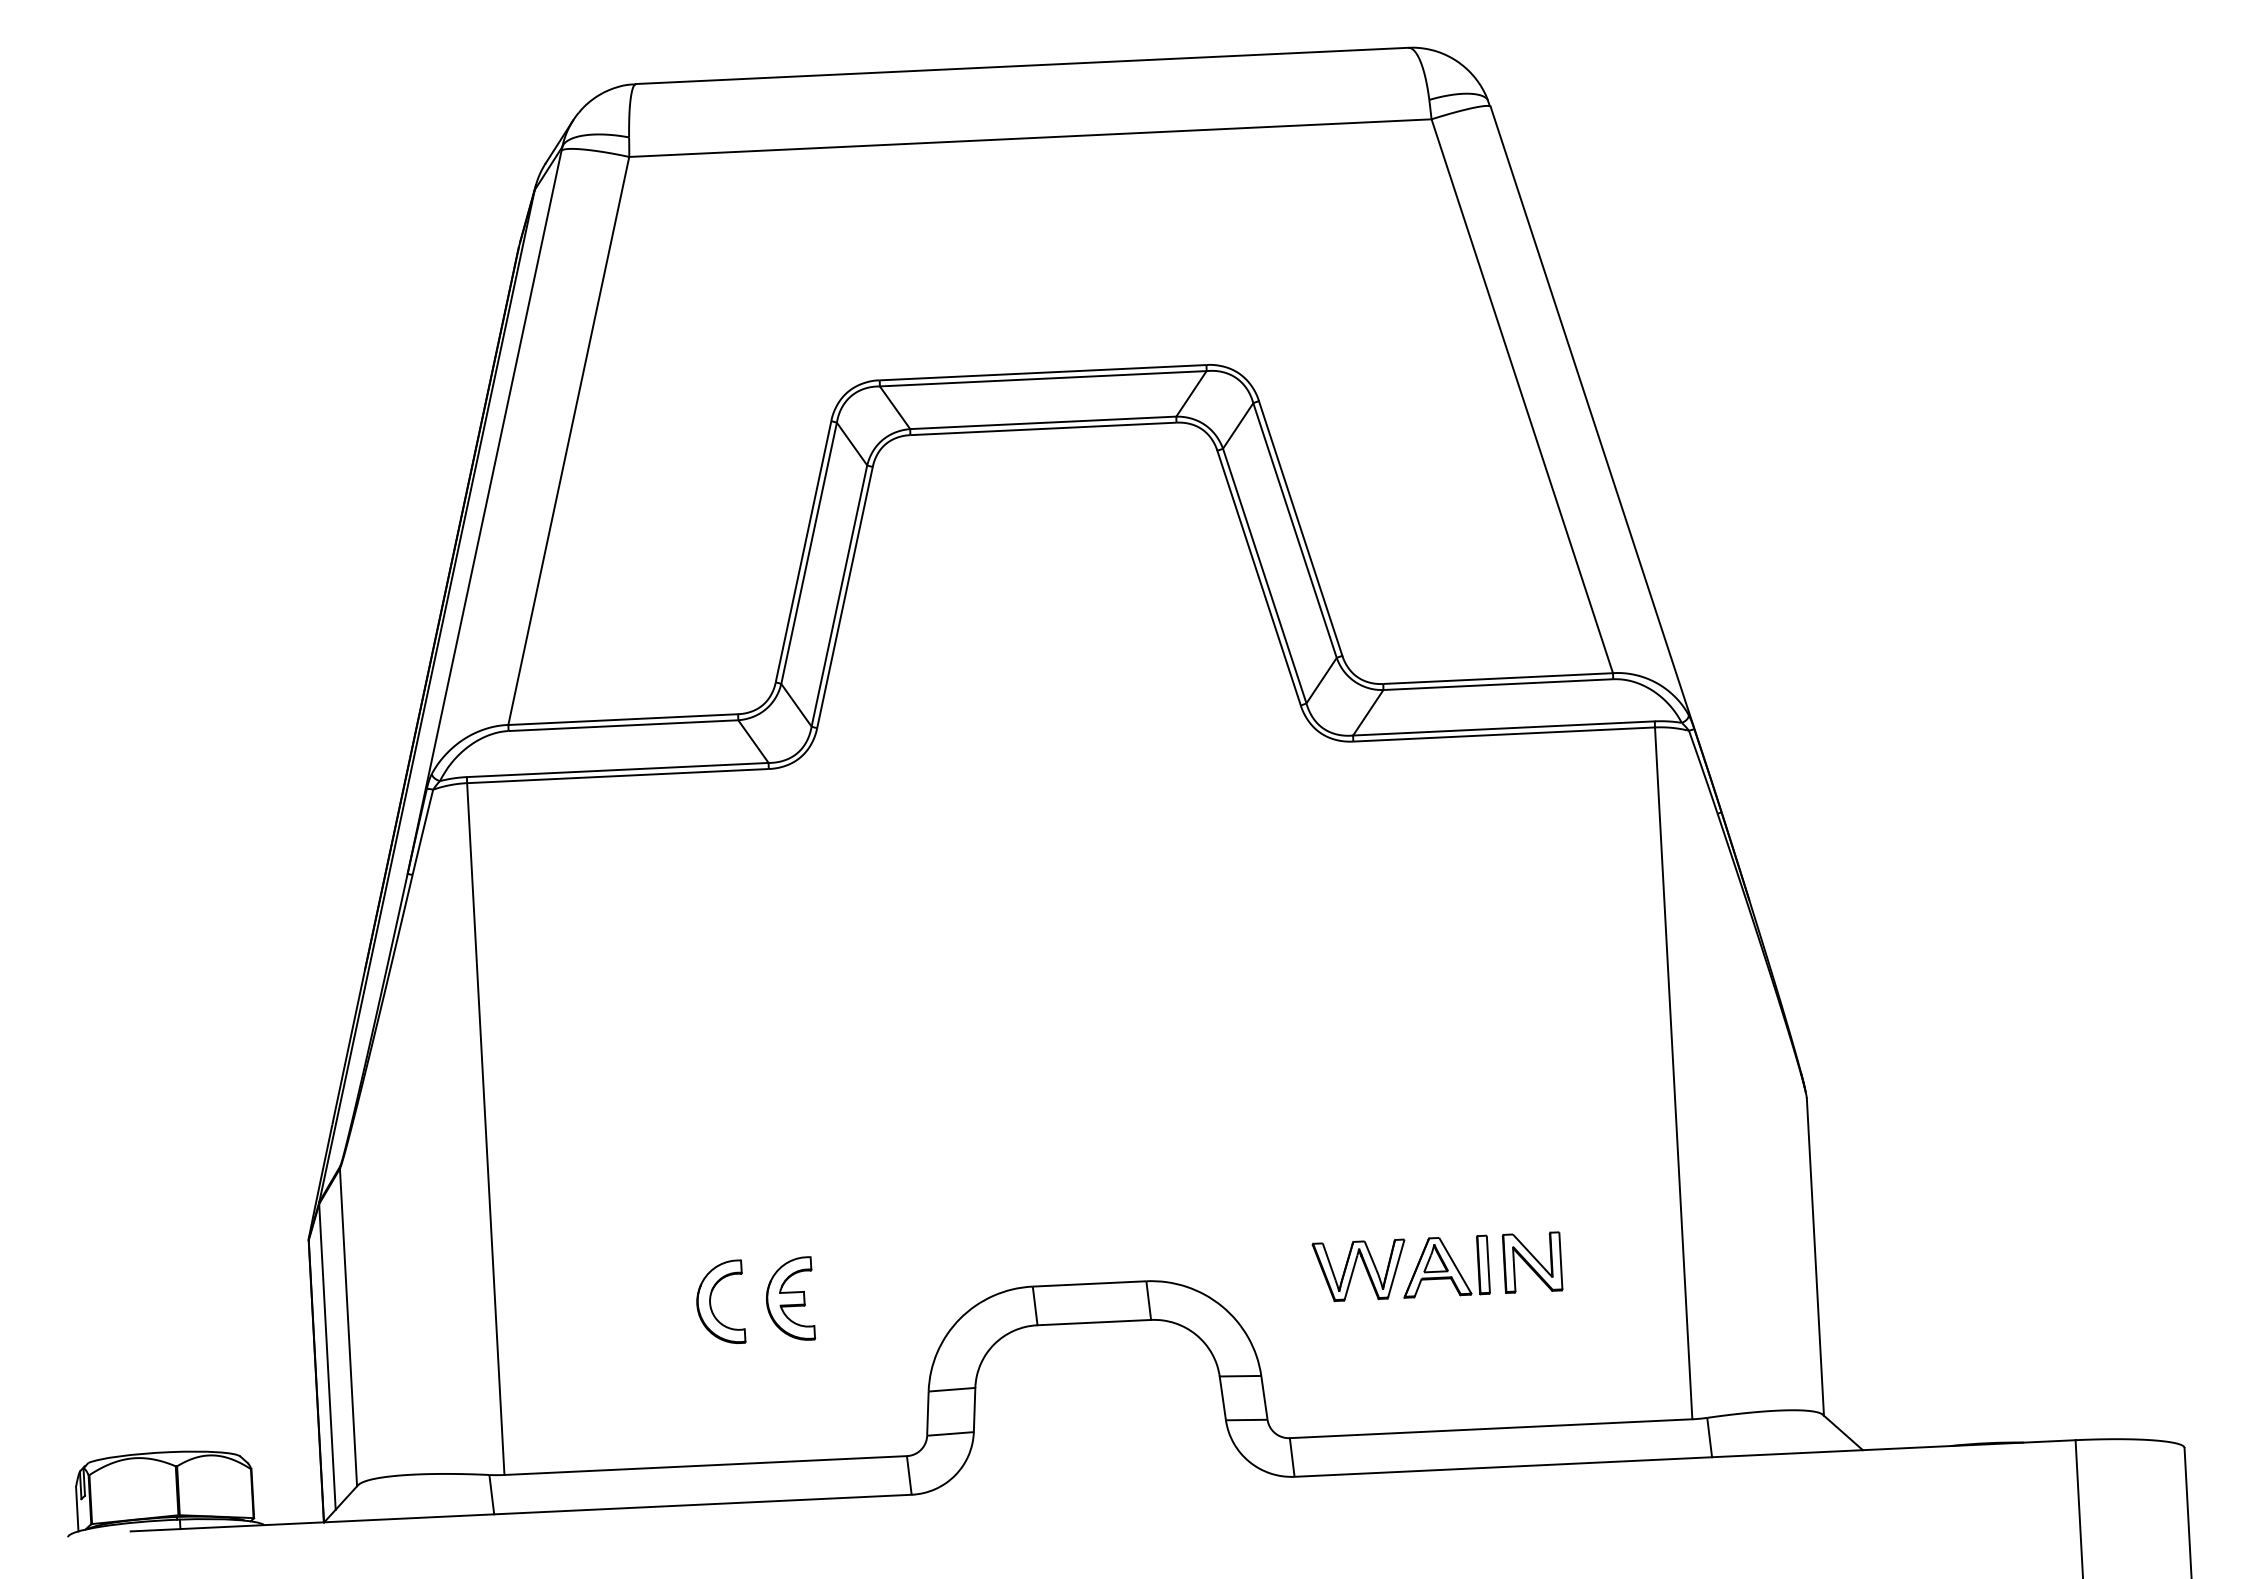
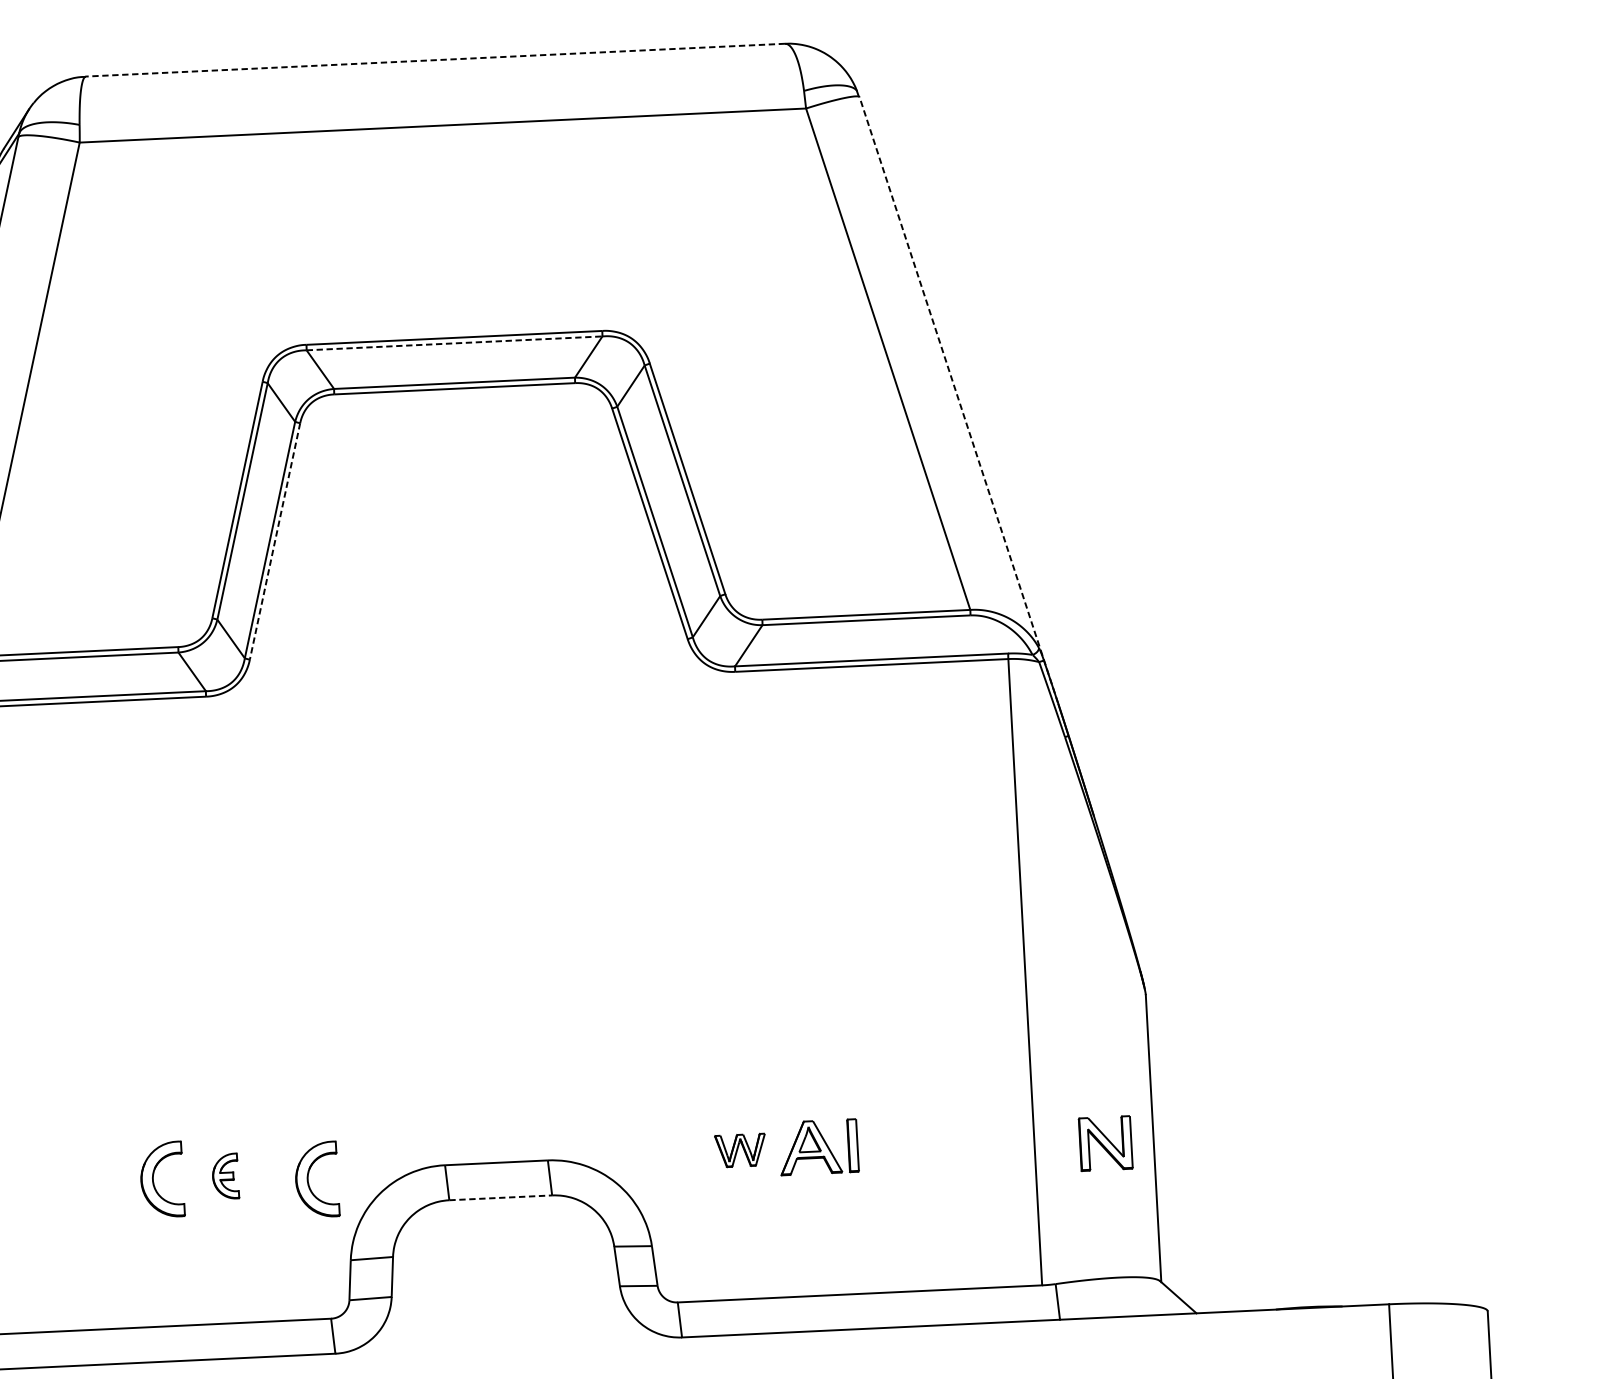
line: (1022, 65) -> (435, 59), solid -> dashed
line: (1043, 378) -> (454, 343), solid -> dashed
line: (1600, 440) -> (959, 399), solid -> dashed
line: (844, 597) -> (274, 541), solid -> dashed
part: (1532, 1262) -> (1105, 1143), moved
part: (1358, 1269) -> (739, 1149), size x0.6
part: (790, 1298) -> (225, 1176), size x0.6
part: (882, 1303) -> (309, 1180), added
line: (1094, 1322) -> (500, 1197), solid -> dashed

